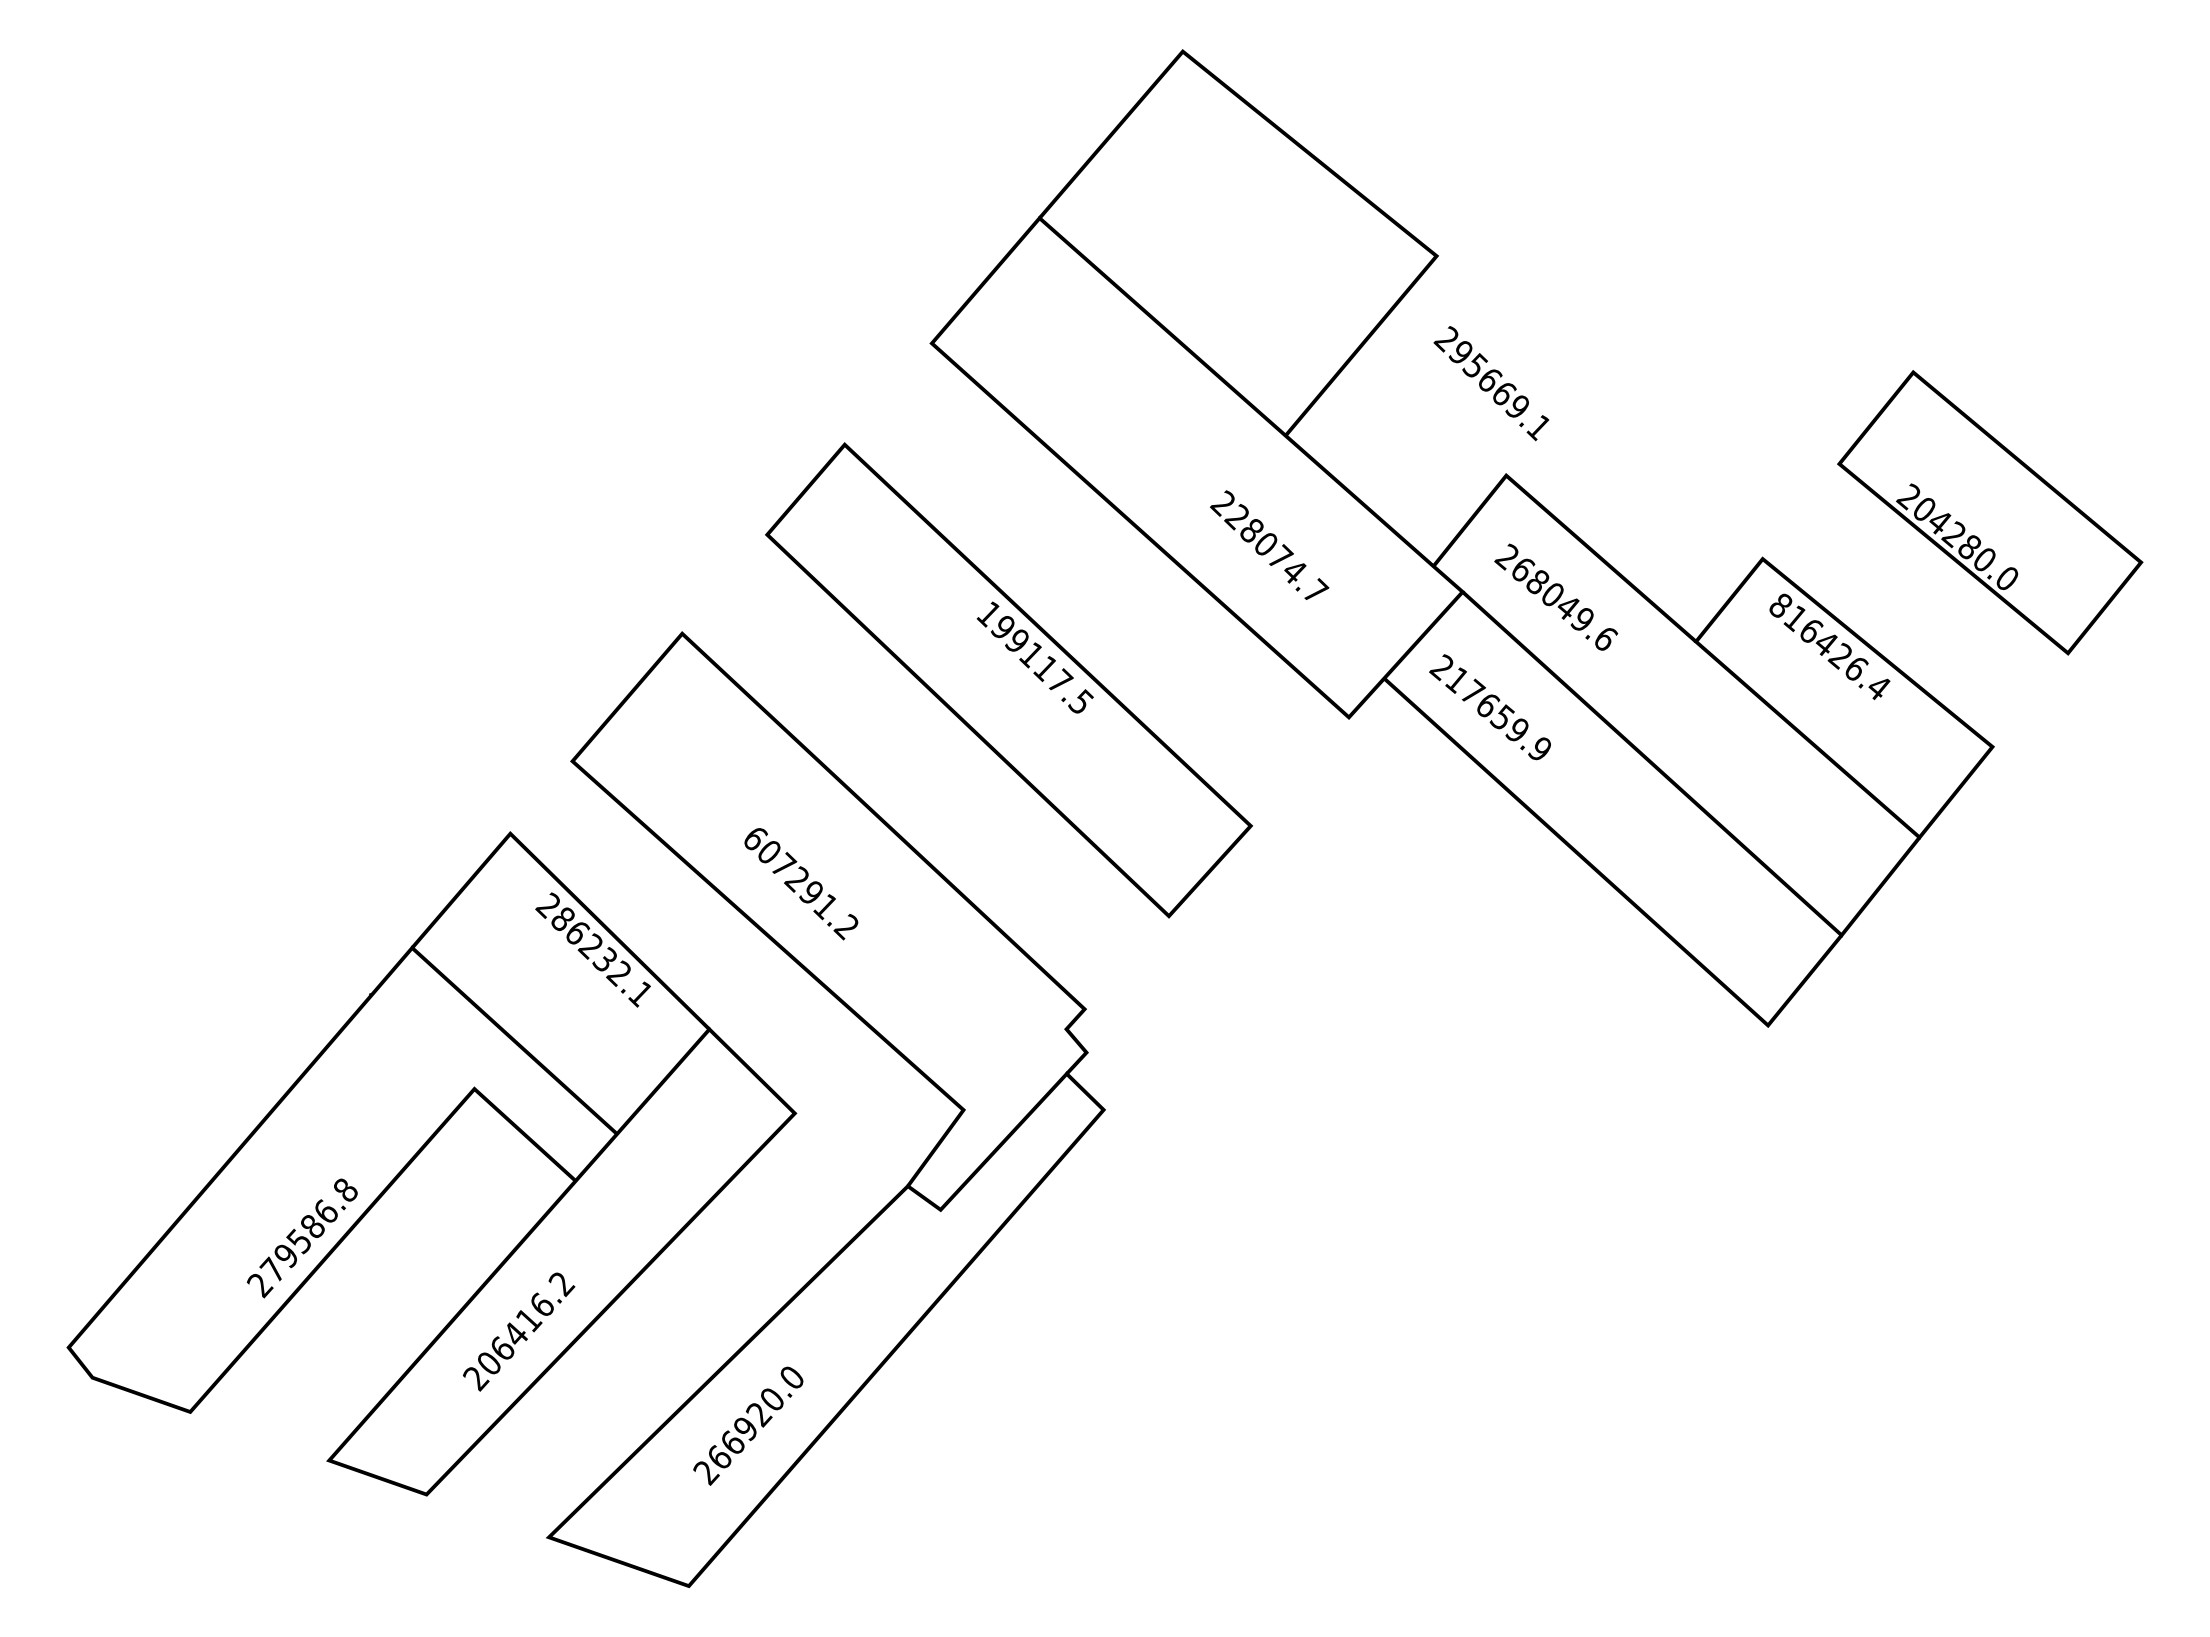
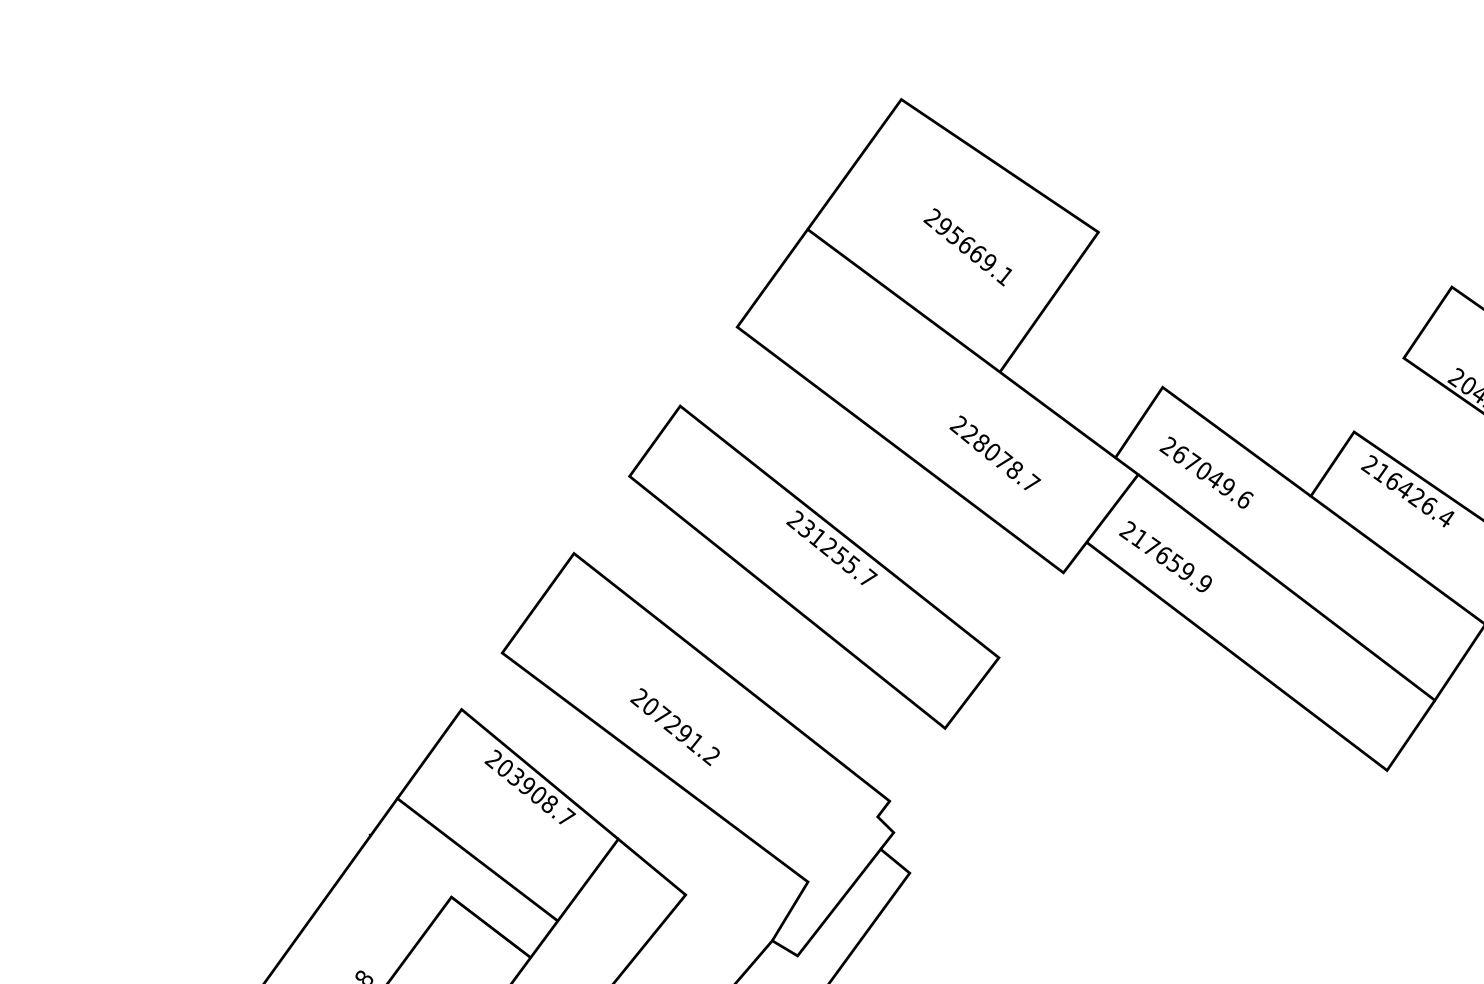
text: (1491, 383) -> (967, 247), moved
text: (1294, 571) -> (1014, 470), 228074.7 -> 228078.7
text: (1538, 581) -> (1192, 462), 268049.6 -> 267049.6
text: (1779, 605) -> (1369, 464), 816426.4 -> 216426.4
text: (1035, 657) -> (832, 548), 199117.5 -> 231255.7
text: (754, 838) -> (639, 697), 607291.2 -> 207291.2
text: (602, 957) -> (536, 793), 286232.1 -> 203908.7

